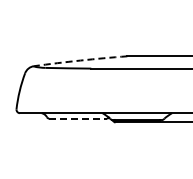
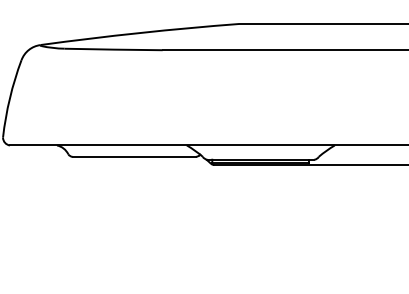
arc: (80, 60) -> (139, 32), dashed -> solid
line: (78, 118) -> (135, 156), dashed -> solid

